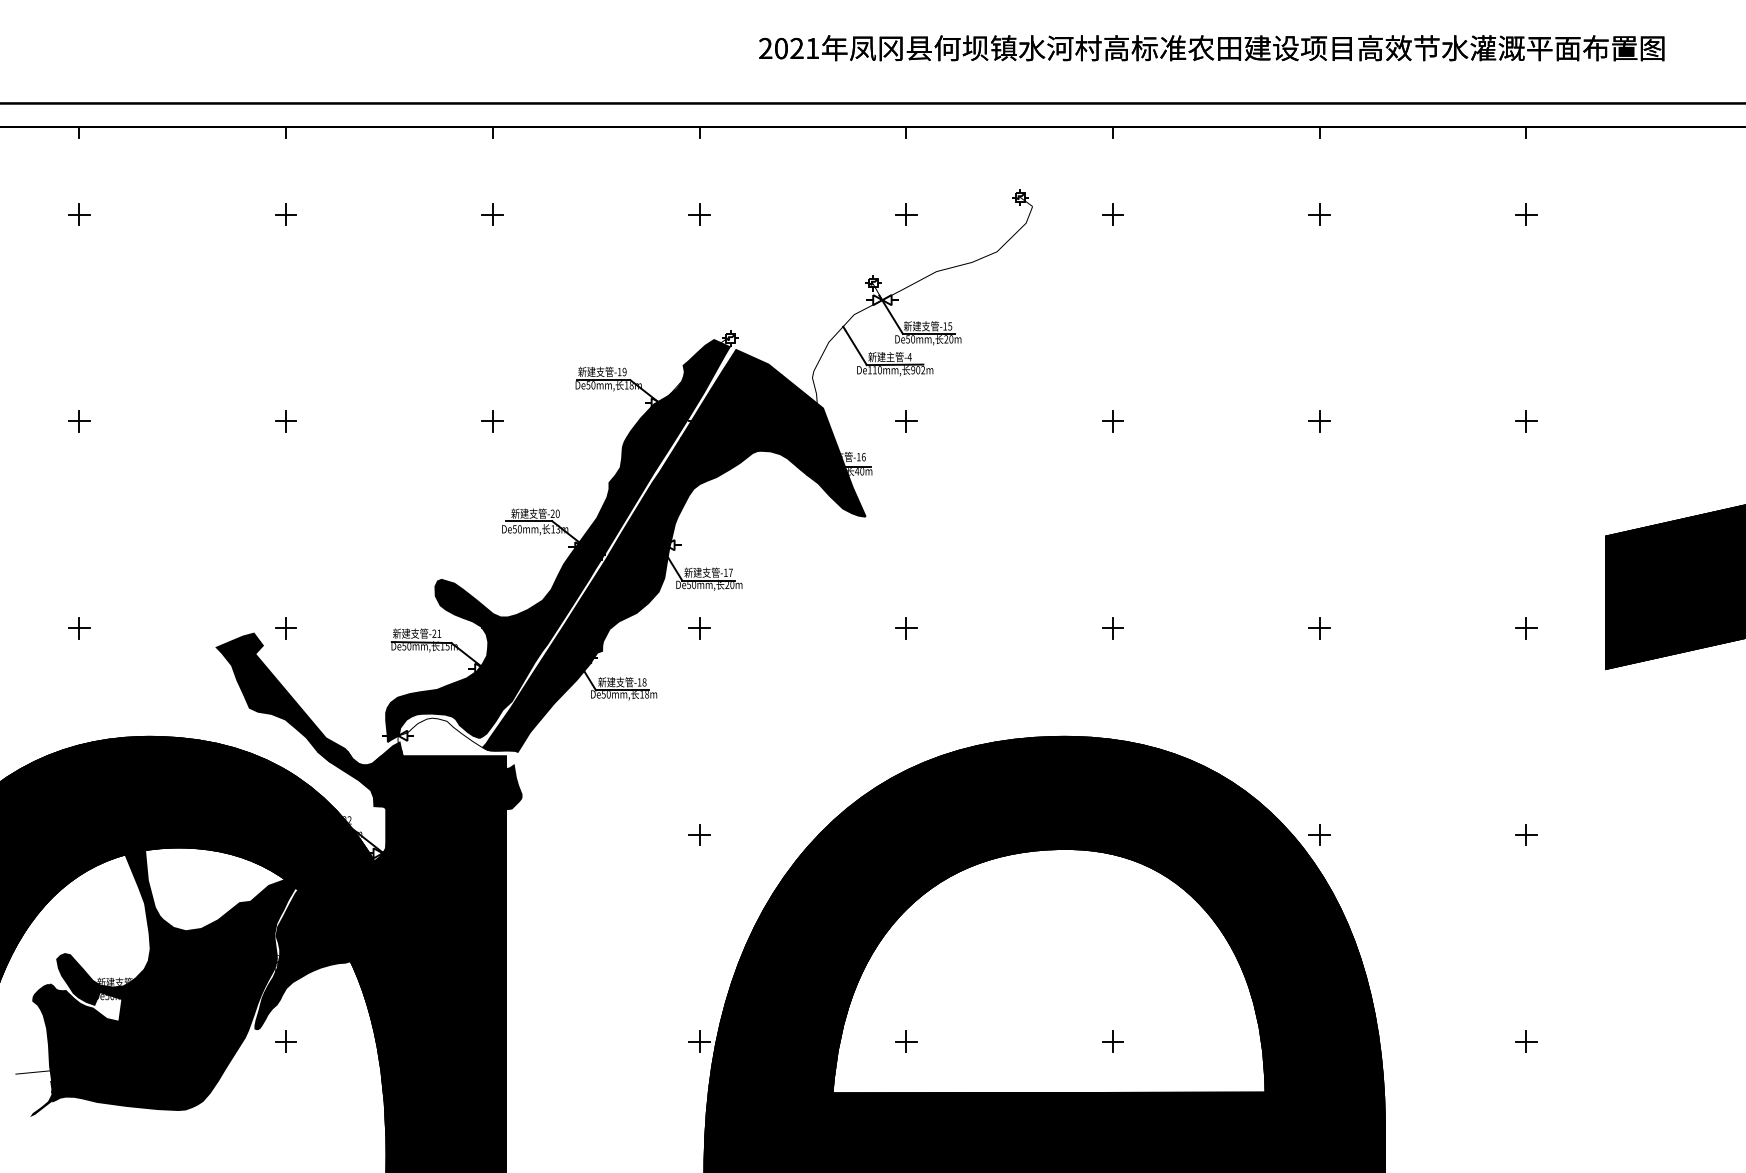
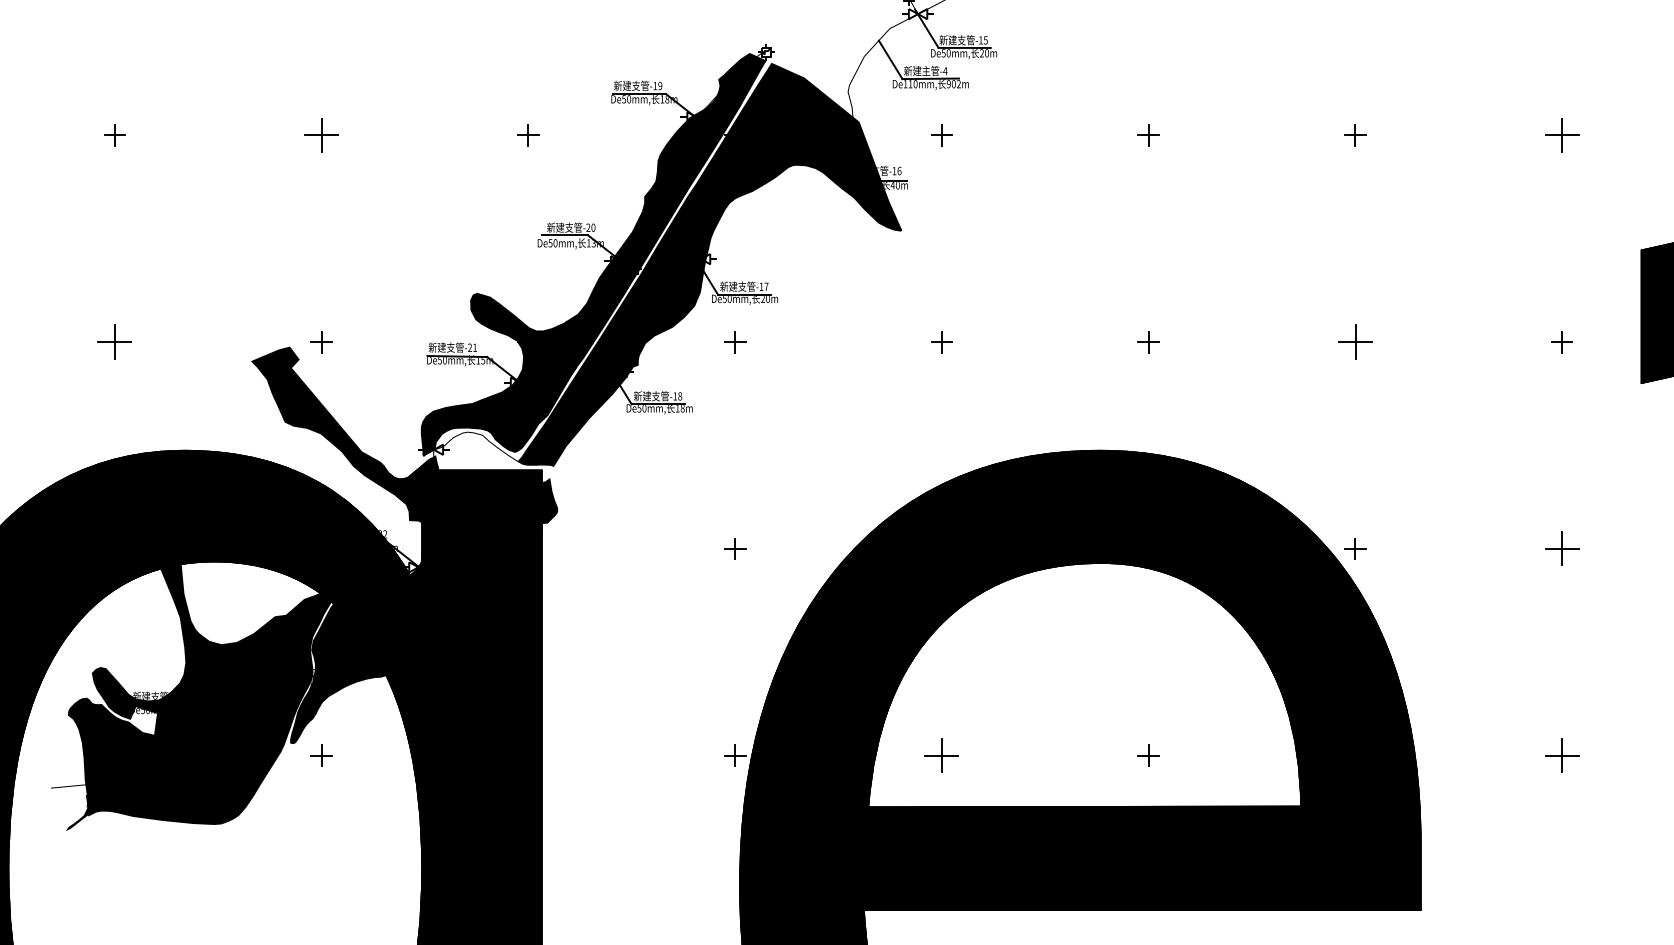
part: (285, 421) -> (321, 135), size x1.6
part: (1526, 421) -> (1562, 135), size x1.6
part: (79, 628) -> (115, 342), size x1.6
part: (1319, 628) -> (1355, 342), size x1.6
part: (1526, 834) -> (1562, 548), size x1.6
part: (906, 1041) -> (942, 755), size x1.6
part: (1526, 1041) -> (1562, 755), size x1.6

